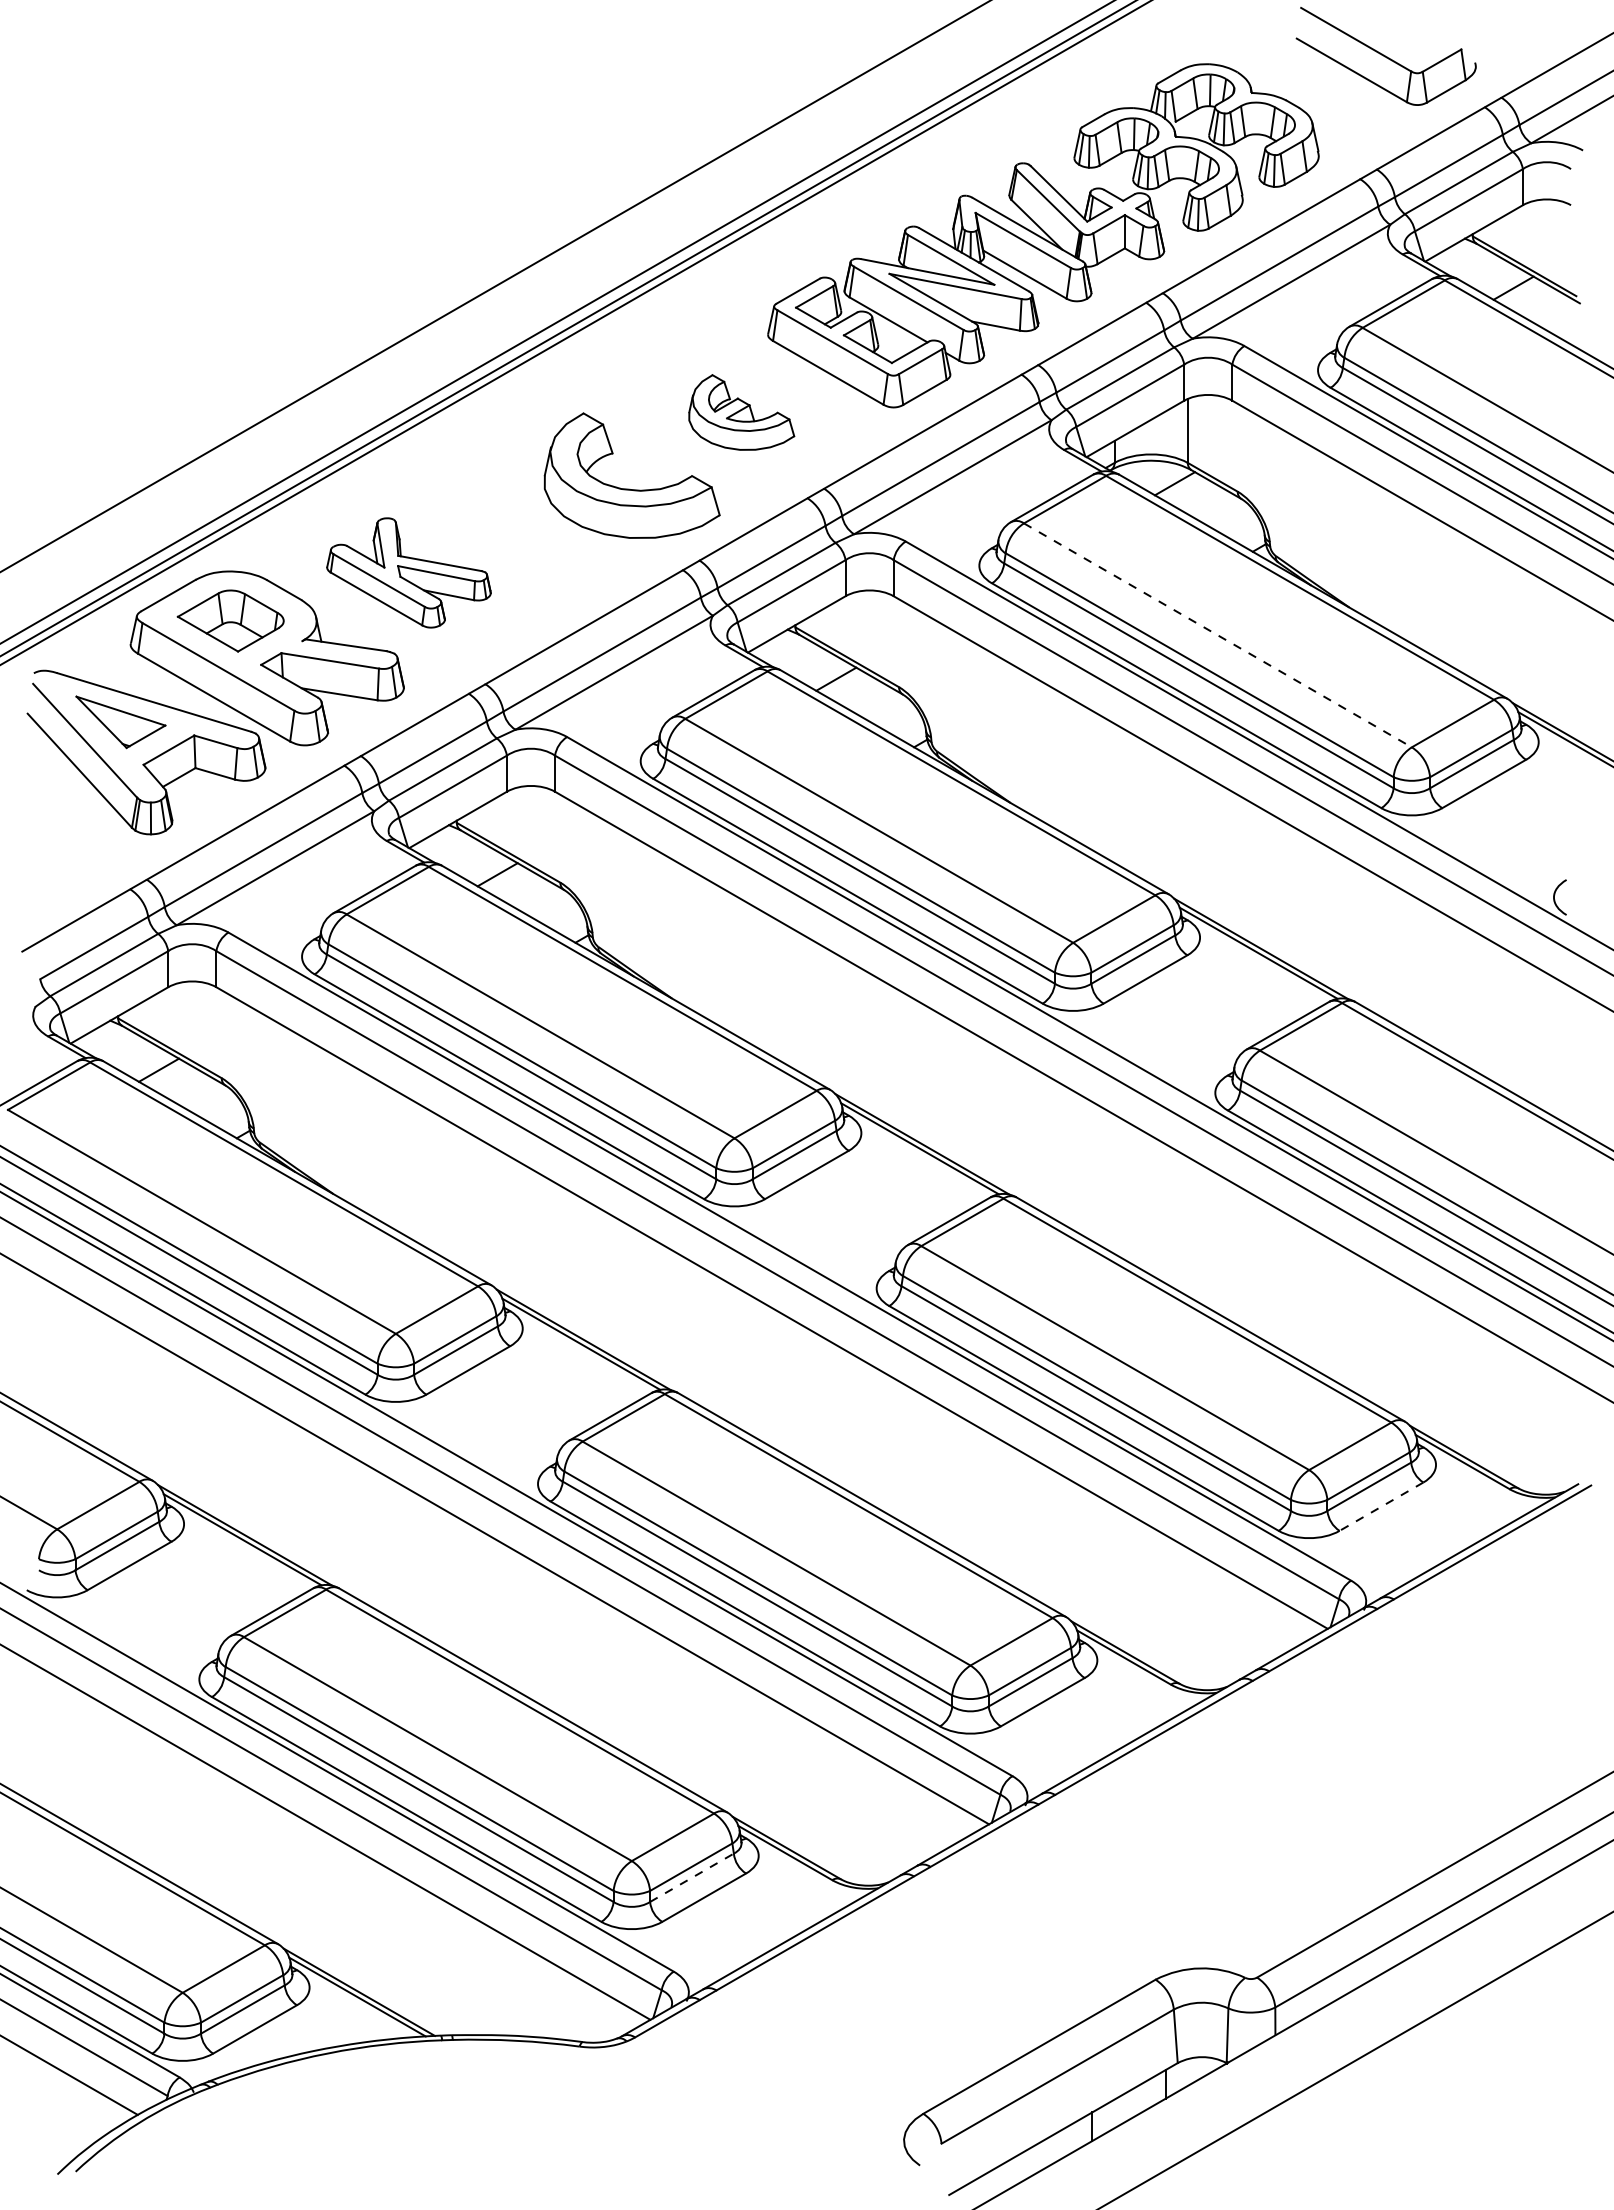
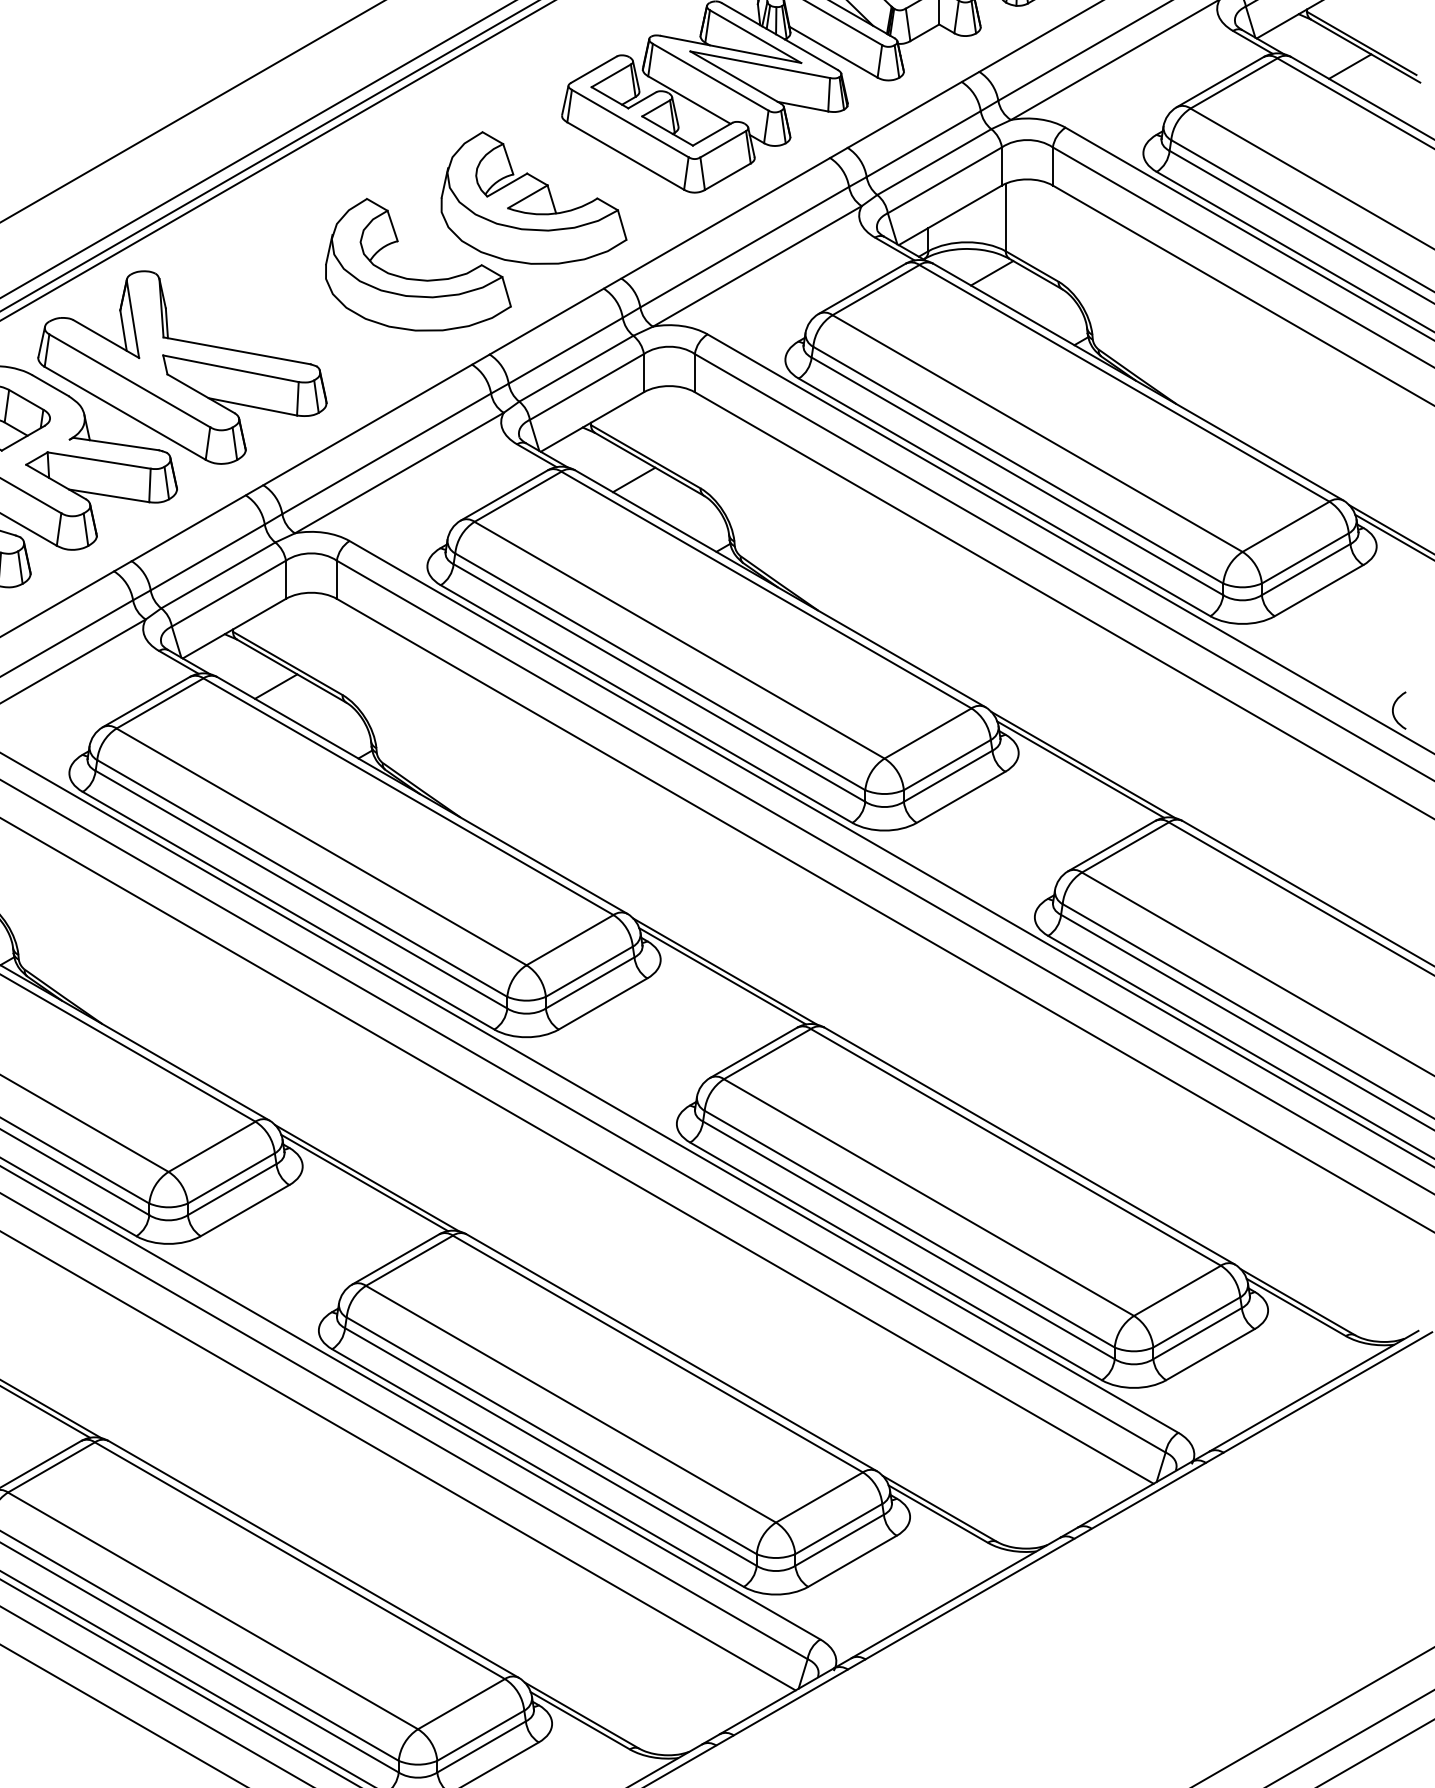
part: (741, 412) -> (533, 197), size x1.67
part: (408, 572) -> (181, 367), size x1.67
line: (1217, 635) -> (1037, 433), dashed -> solid
line: (1381, 1506) -> (1210, 1354), dashed -> solid
line: (692, 1877) -> (482, 1746), dashed -> solid

